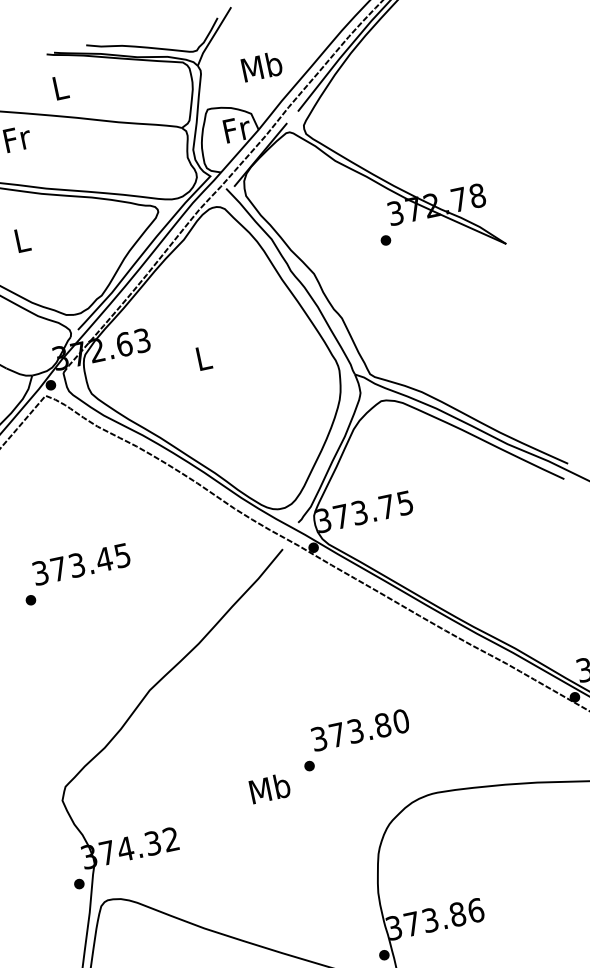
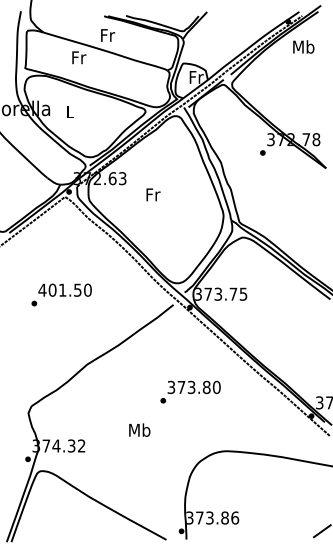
text: (261, 65) -> (303, 46), moved
text: (61, 87) -> (108, 35), L -> Fr
text: (204, 357) -> (153, 194), L -> Fr
text: (80, 563) -> (64, 289), 373.45 -> 401.50
text: (355, 738) -> (190, 391), moved

